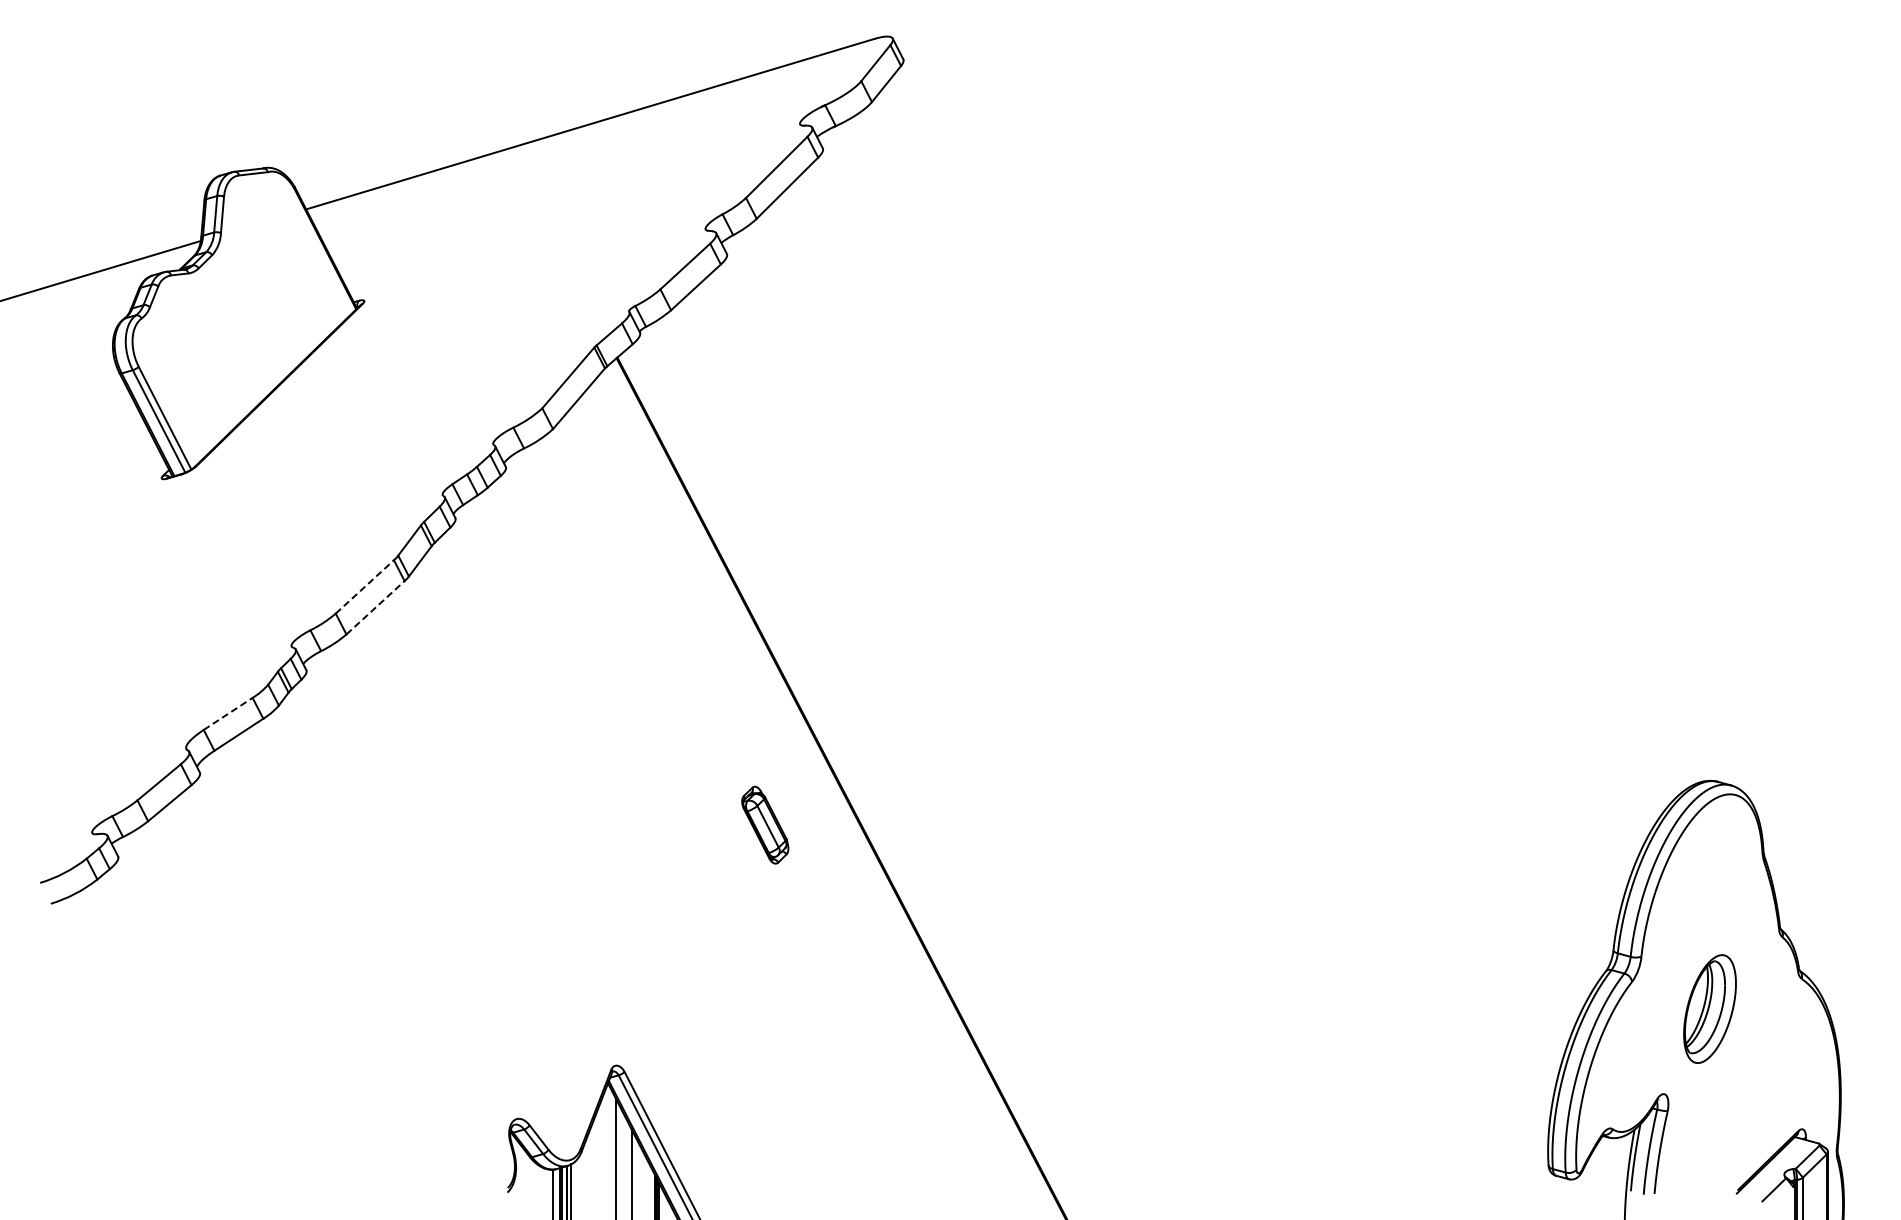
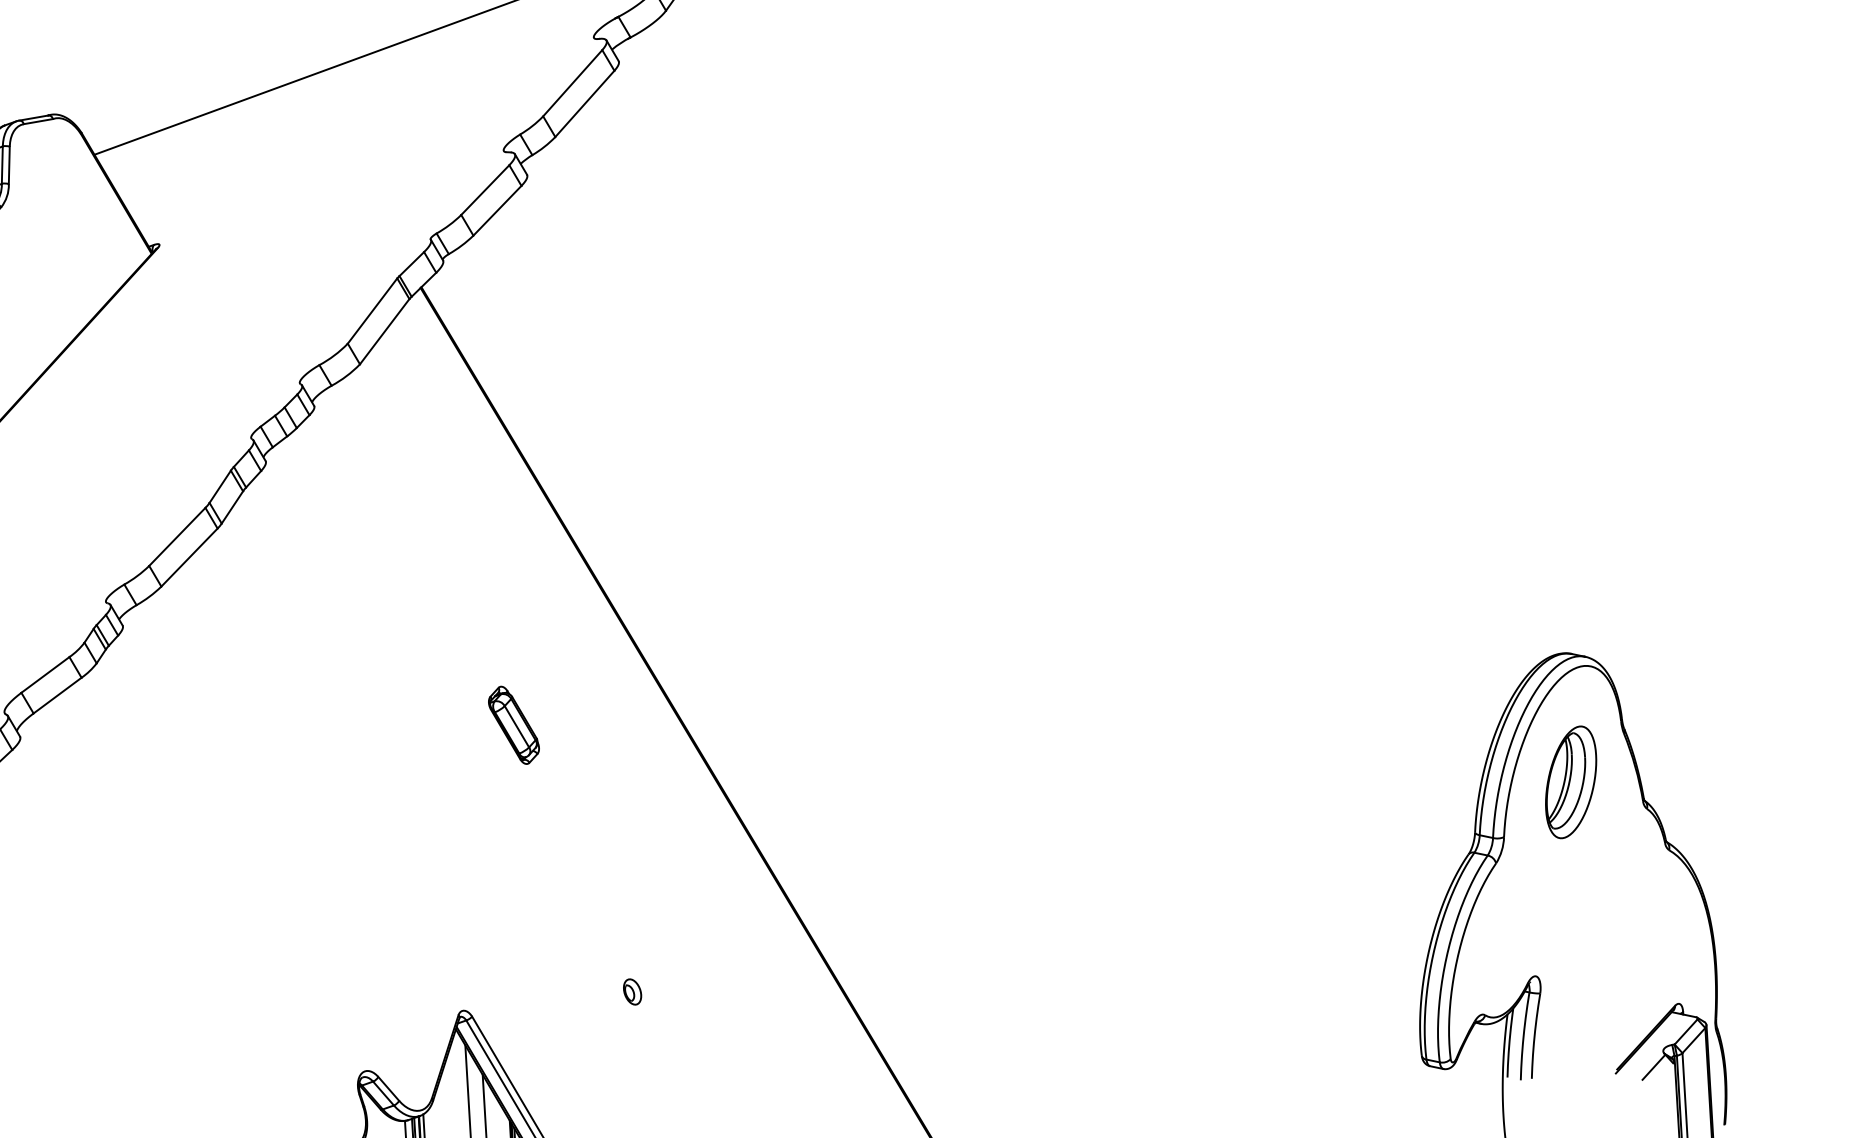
line: (365, 586) -> (177, 536), dashed -> solid
line: (375, 607) -> (189, 557), dashed -> solid
line: (228, 713) -> (45, 674), dashed -> solid
part: (765, 824) -> (514, 724), moved
part: (1709, 1008) -> (1570, 781), moved
part: (782, 1056) -> (632, 991), added

